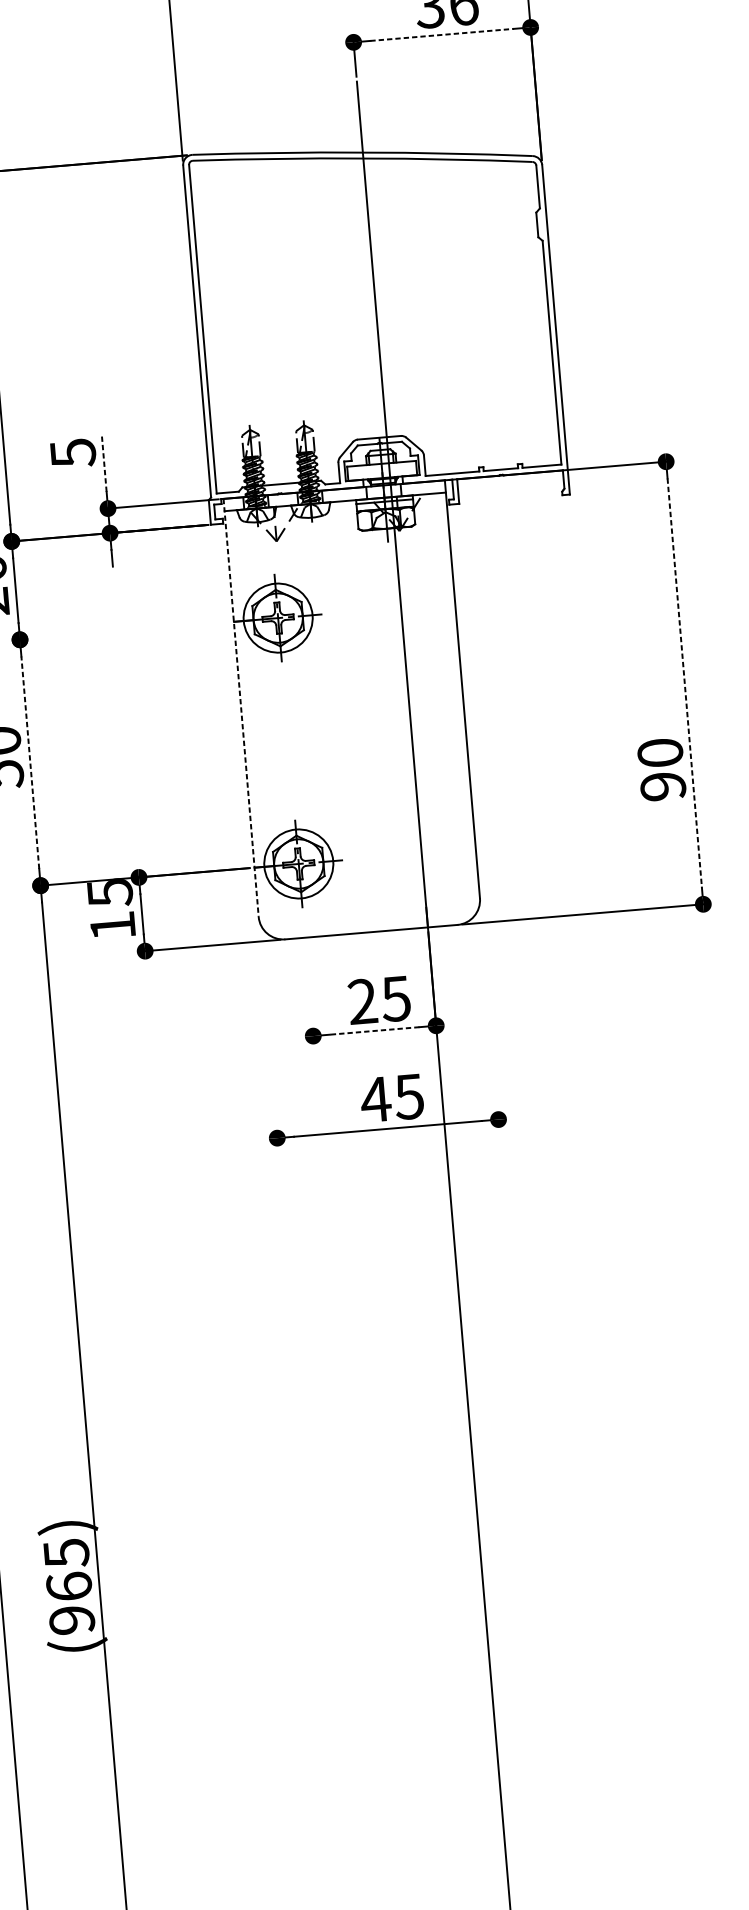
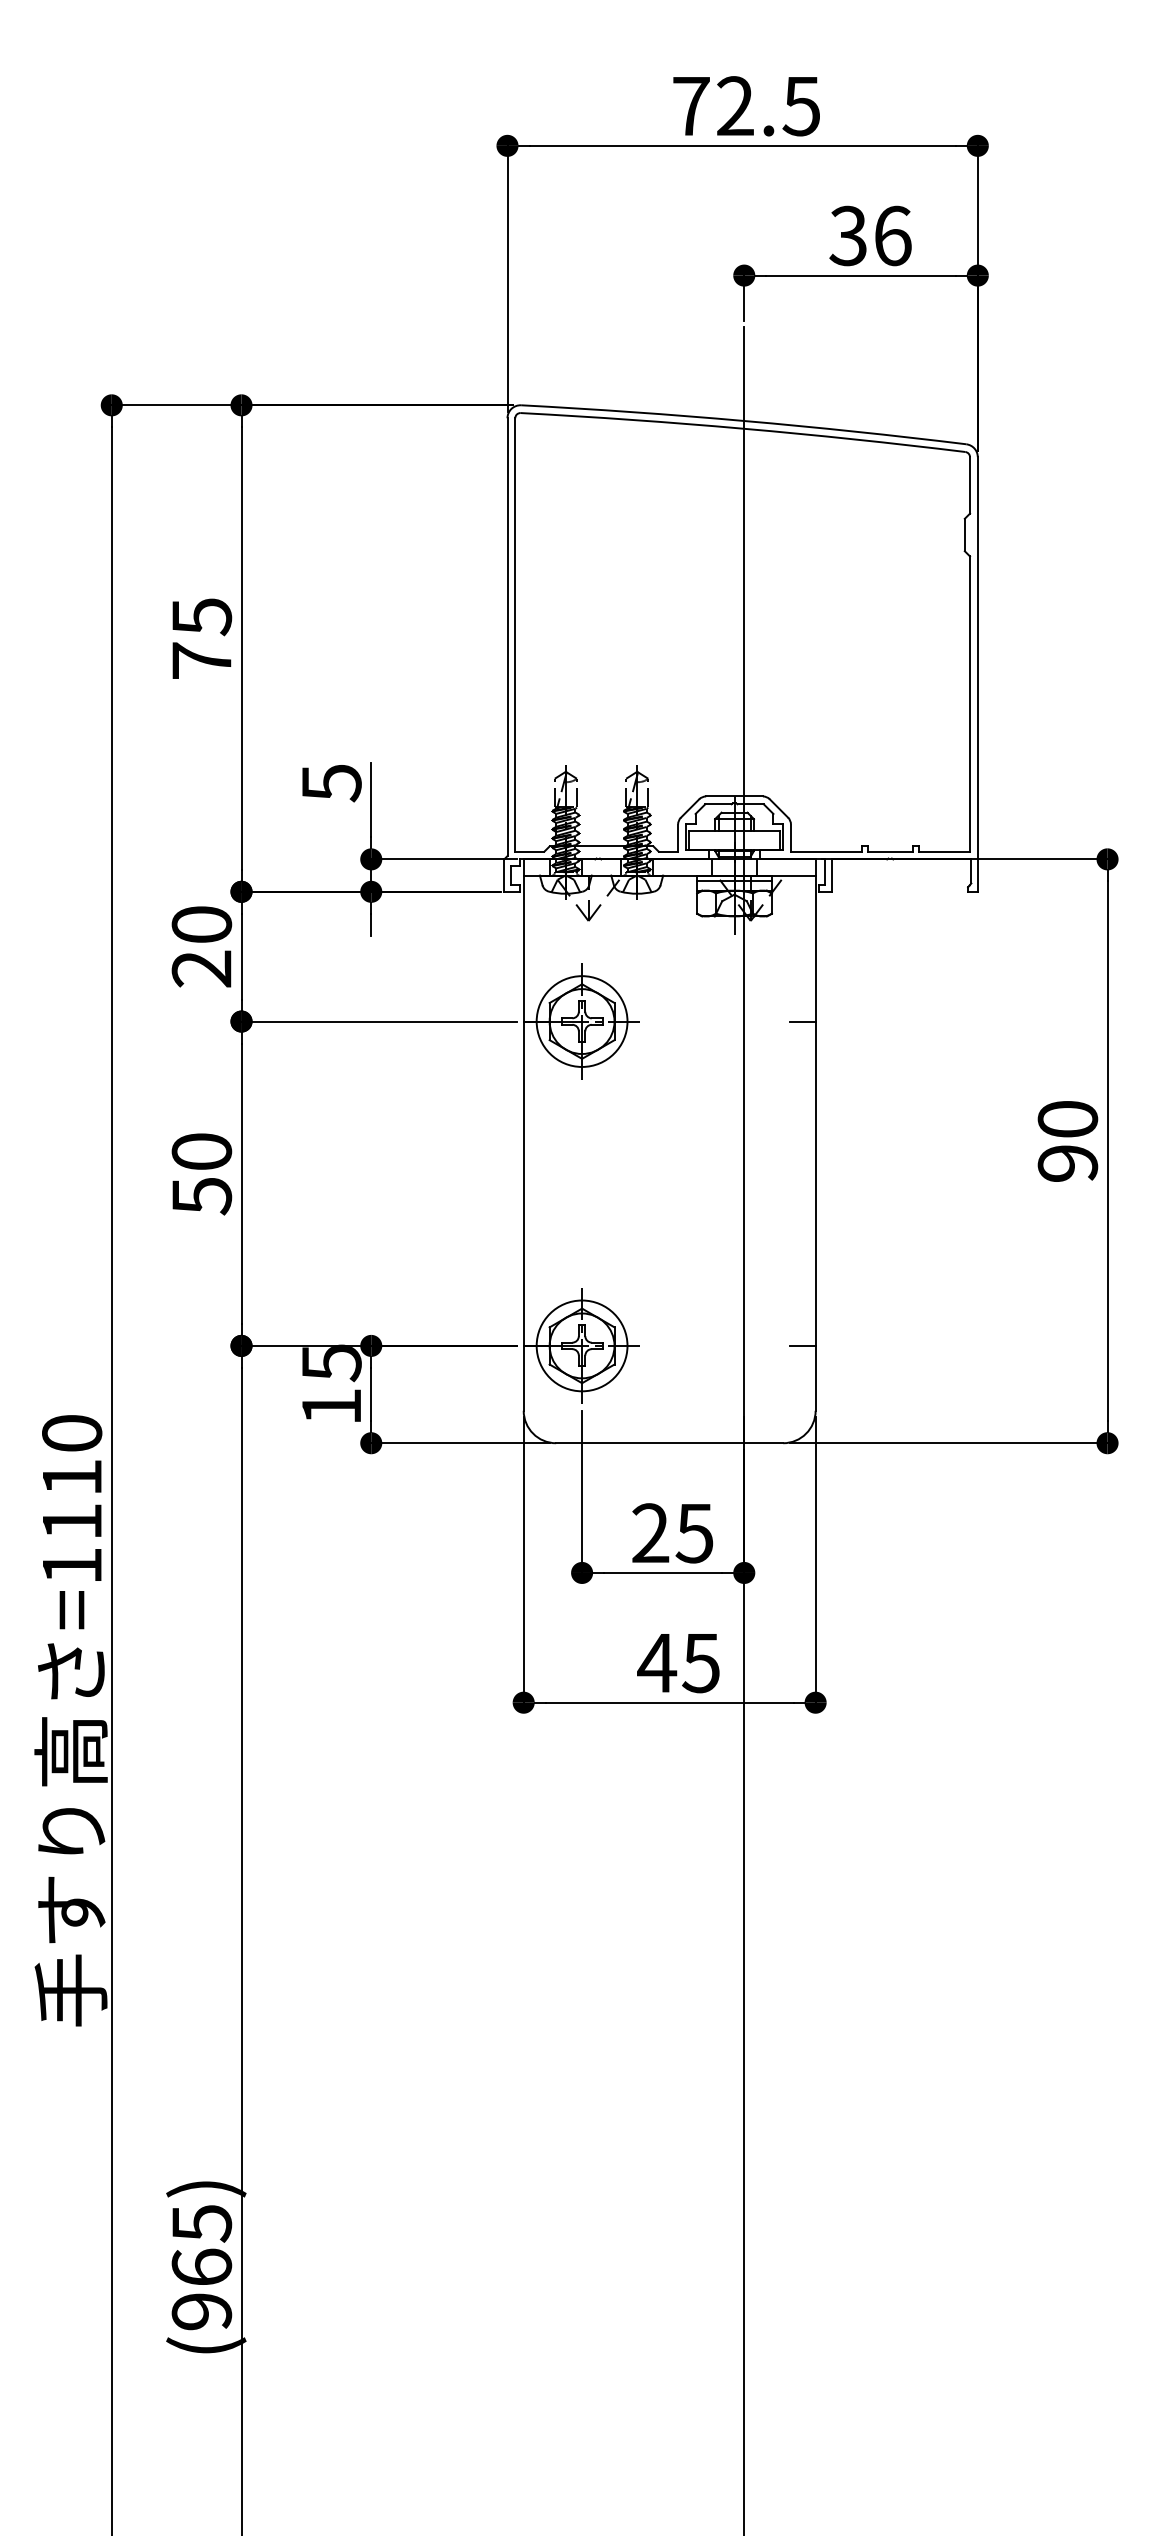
line: (442, 34) -> (861, 275), dashed -> solid
line: (104, 463) -> (371, 800), dashed -> solid
line: (445, 604) -> (802, 1021), added
line: (122, 631) -> (376, 1021), added
line: (684, 683) -> (1107, 1151), dashed -> solid
line: (241, 708) -> (523, 1135), dashed -> solid
line: (30, 762) -> (241, 1183), dashed -> solid
text: (661, 769) -> (1067, 1141), moved
line: (465, 849) -> (802, 1345), added
line: (308, 976) -> (582, 1494), added
line: (489, 1014) -> (815, 1563), added
line: (374, 1030) -> (662, 1572), dashed -> solid
line: (268, 1032) -> (523, 1563), added

